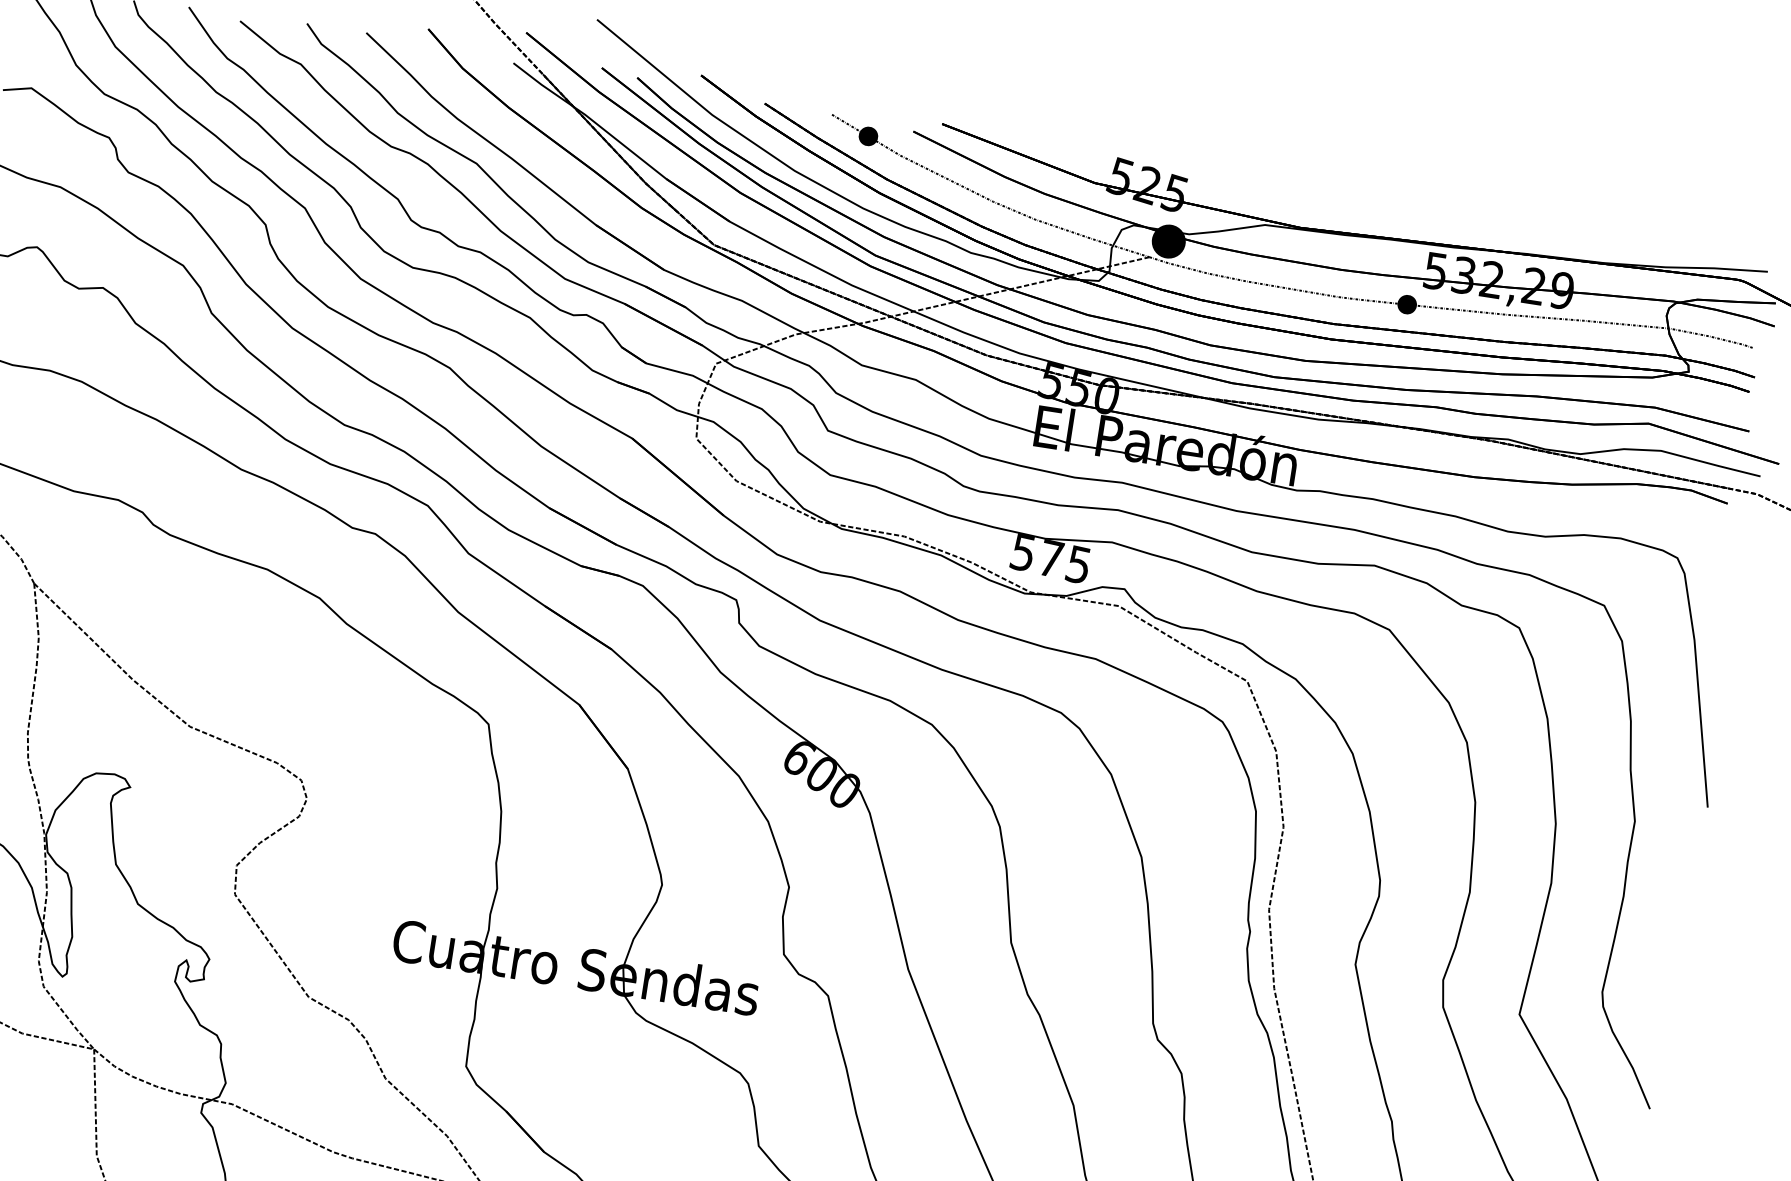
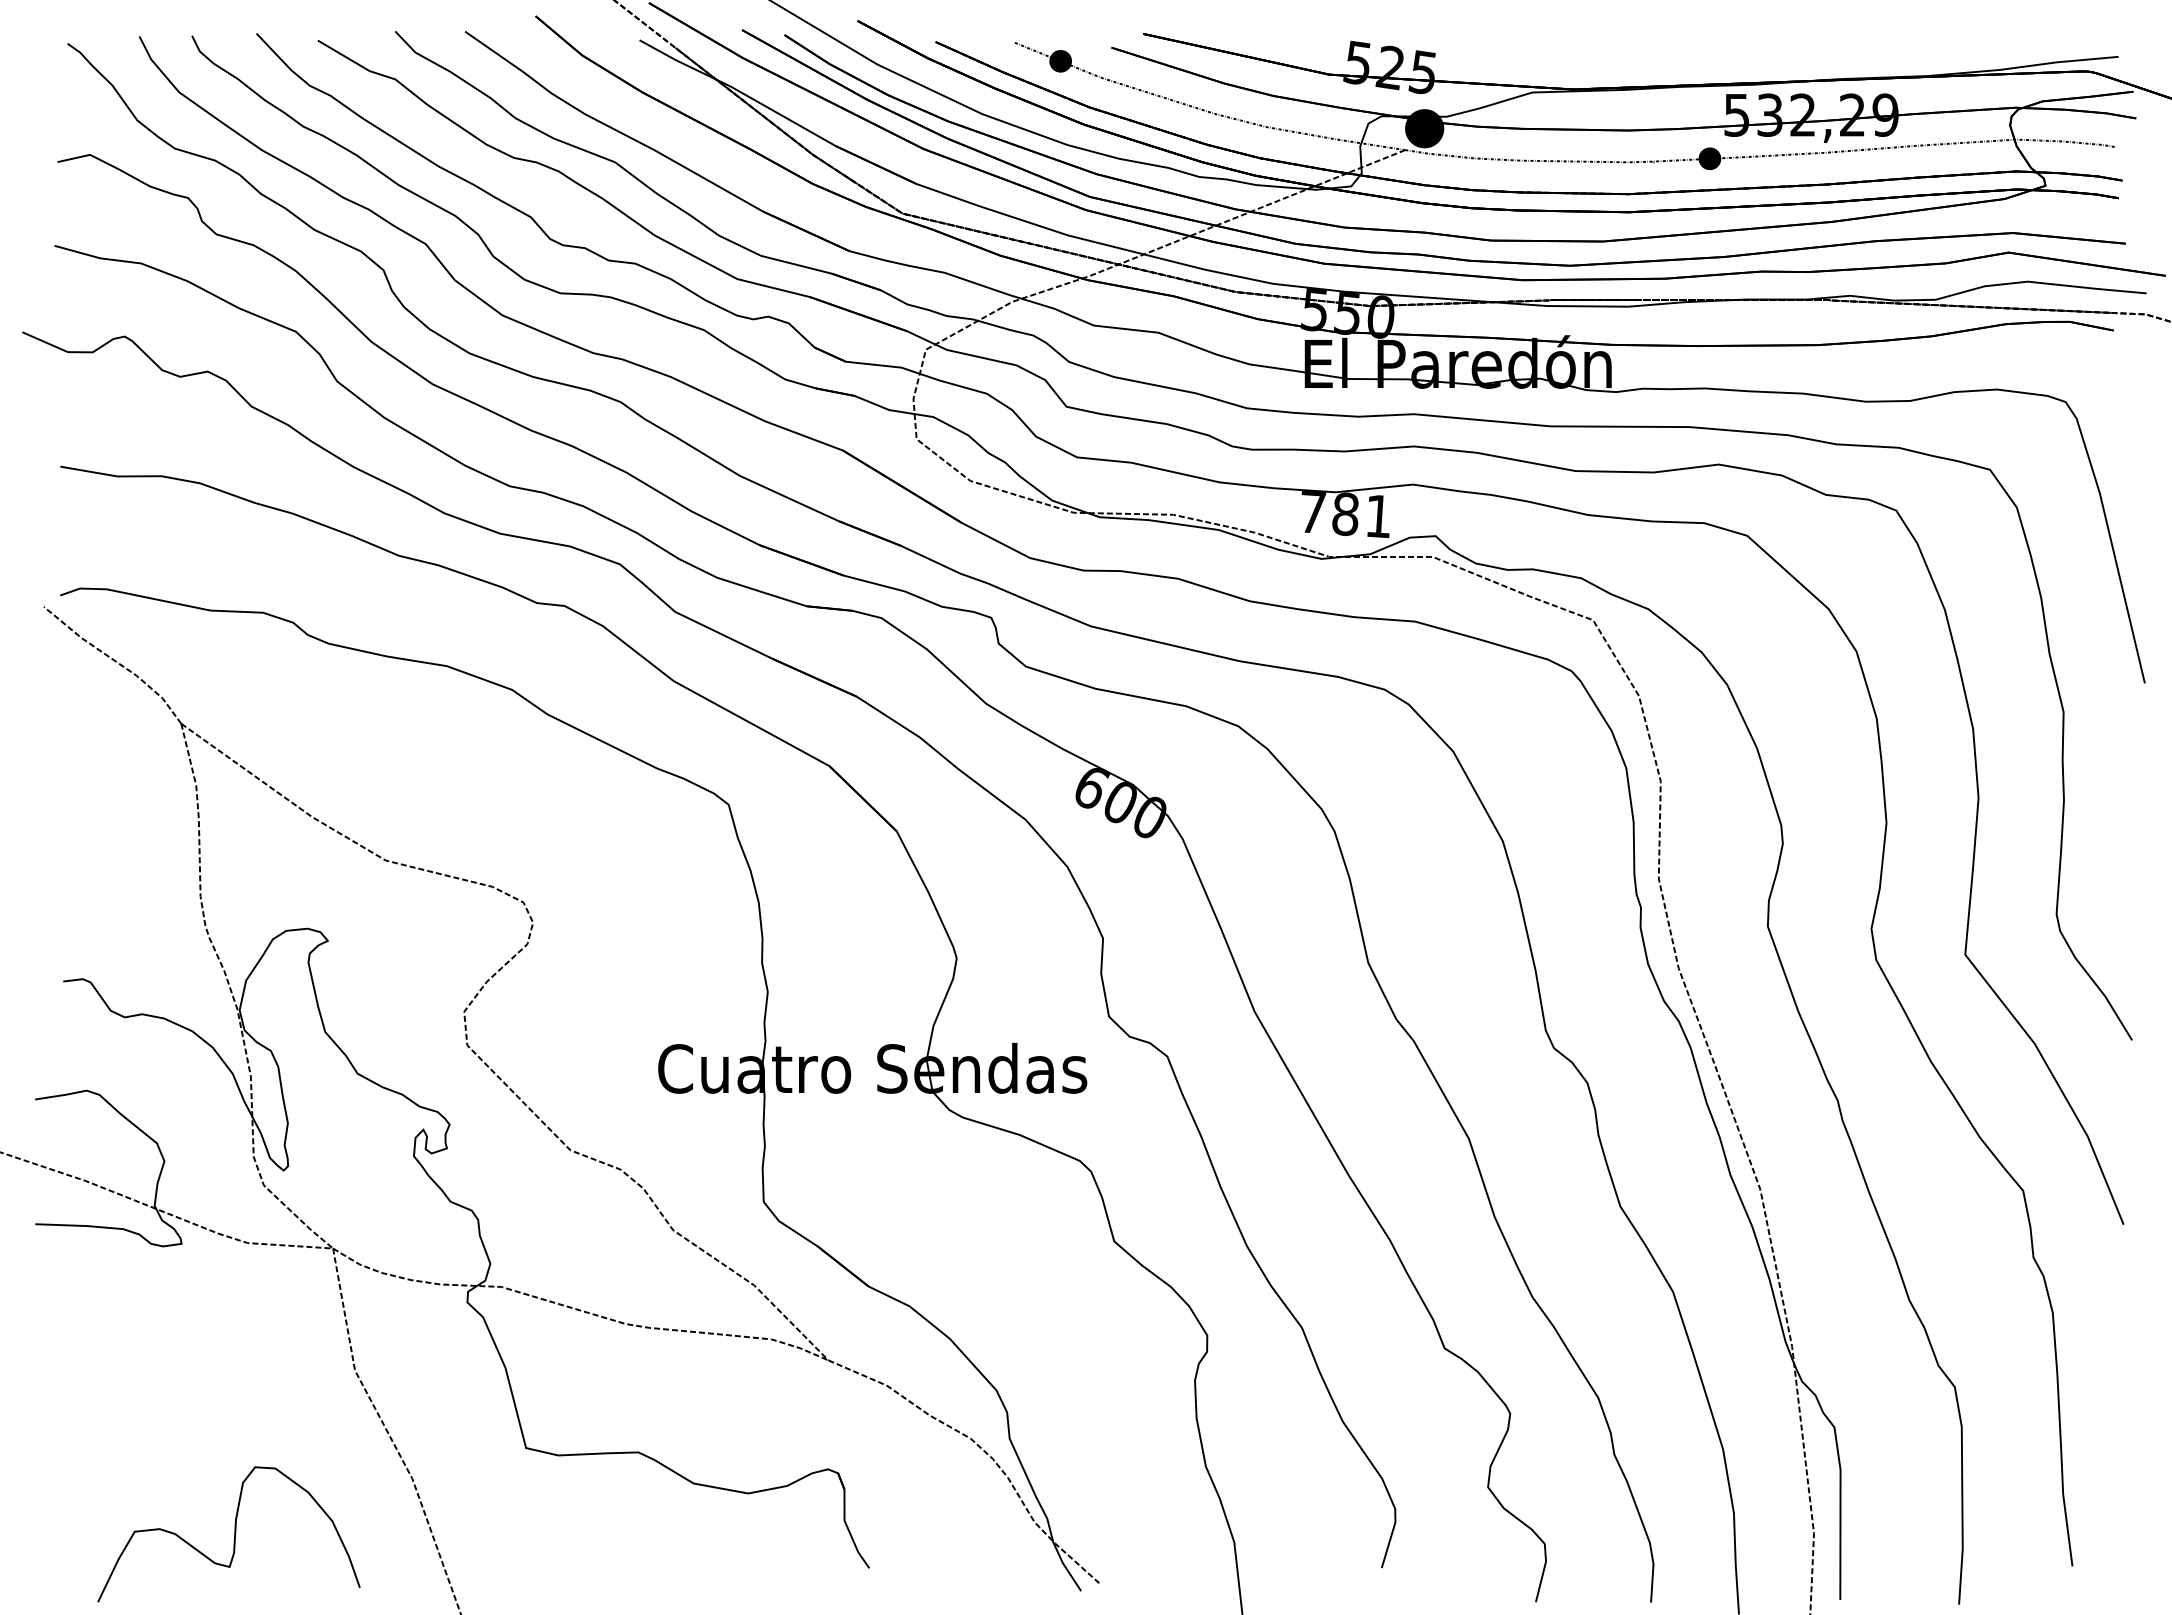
text: (1049, 558) -> (1344, 514), 575 -> 781

